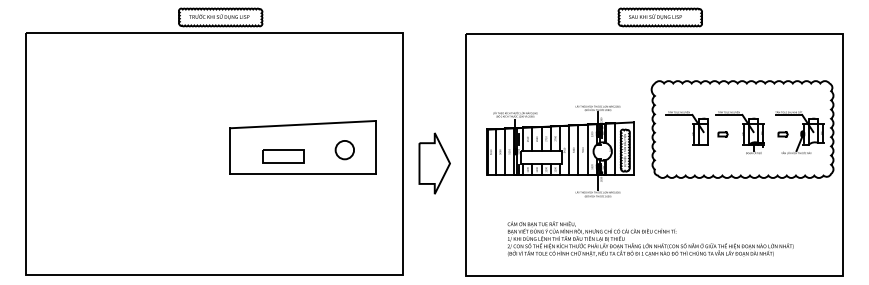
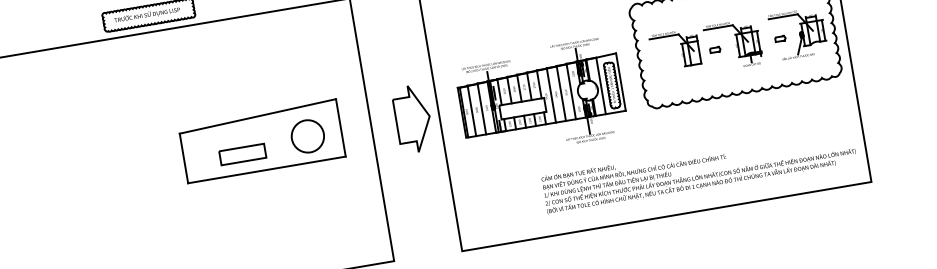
circle: (344, 149) -> (307, 135), size x1.6
part: (434, 163) -> (412, 119), moved
text: (650, 238) -> (699, 168), moved

